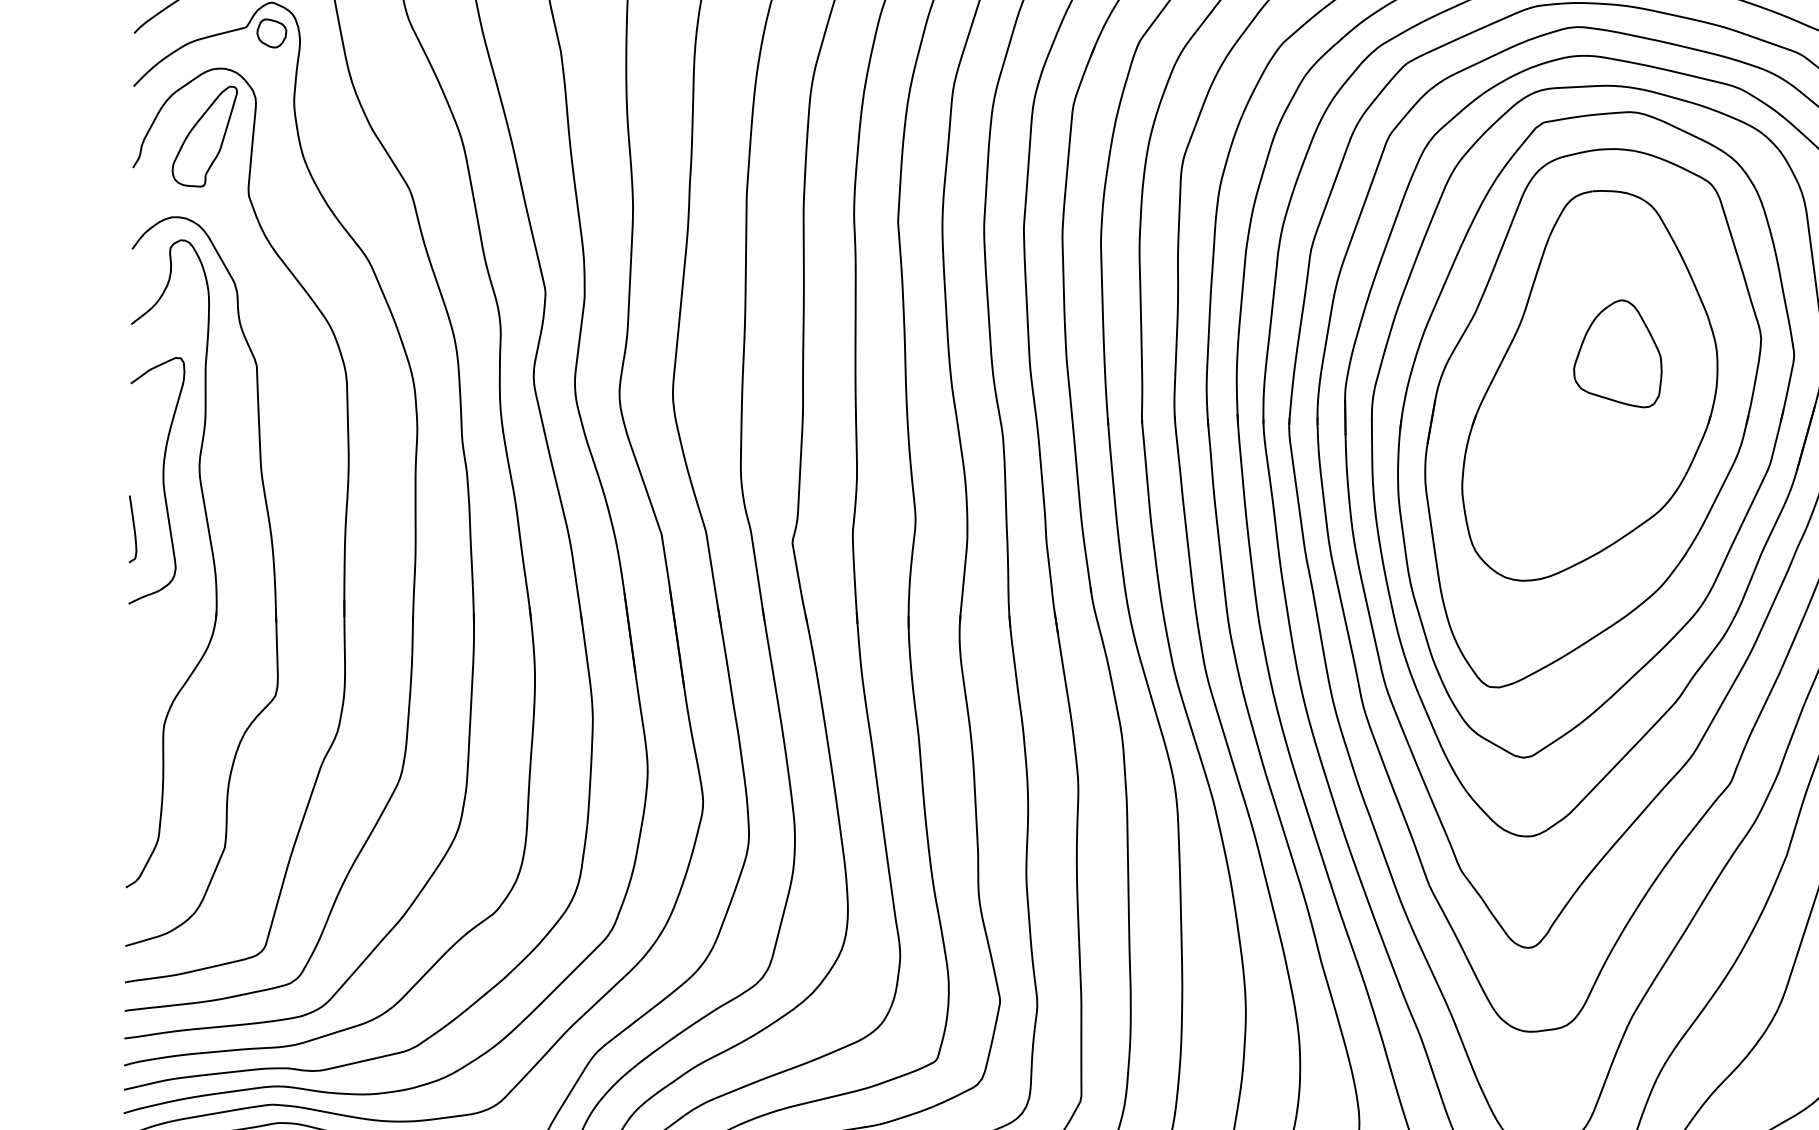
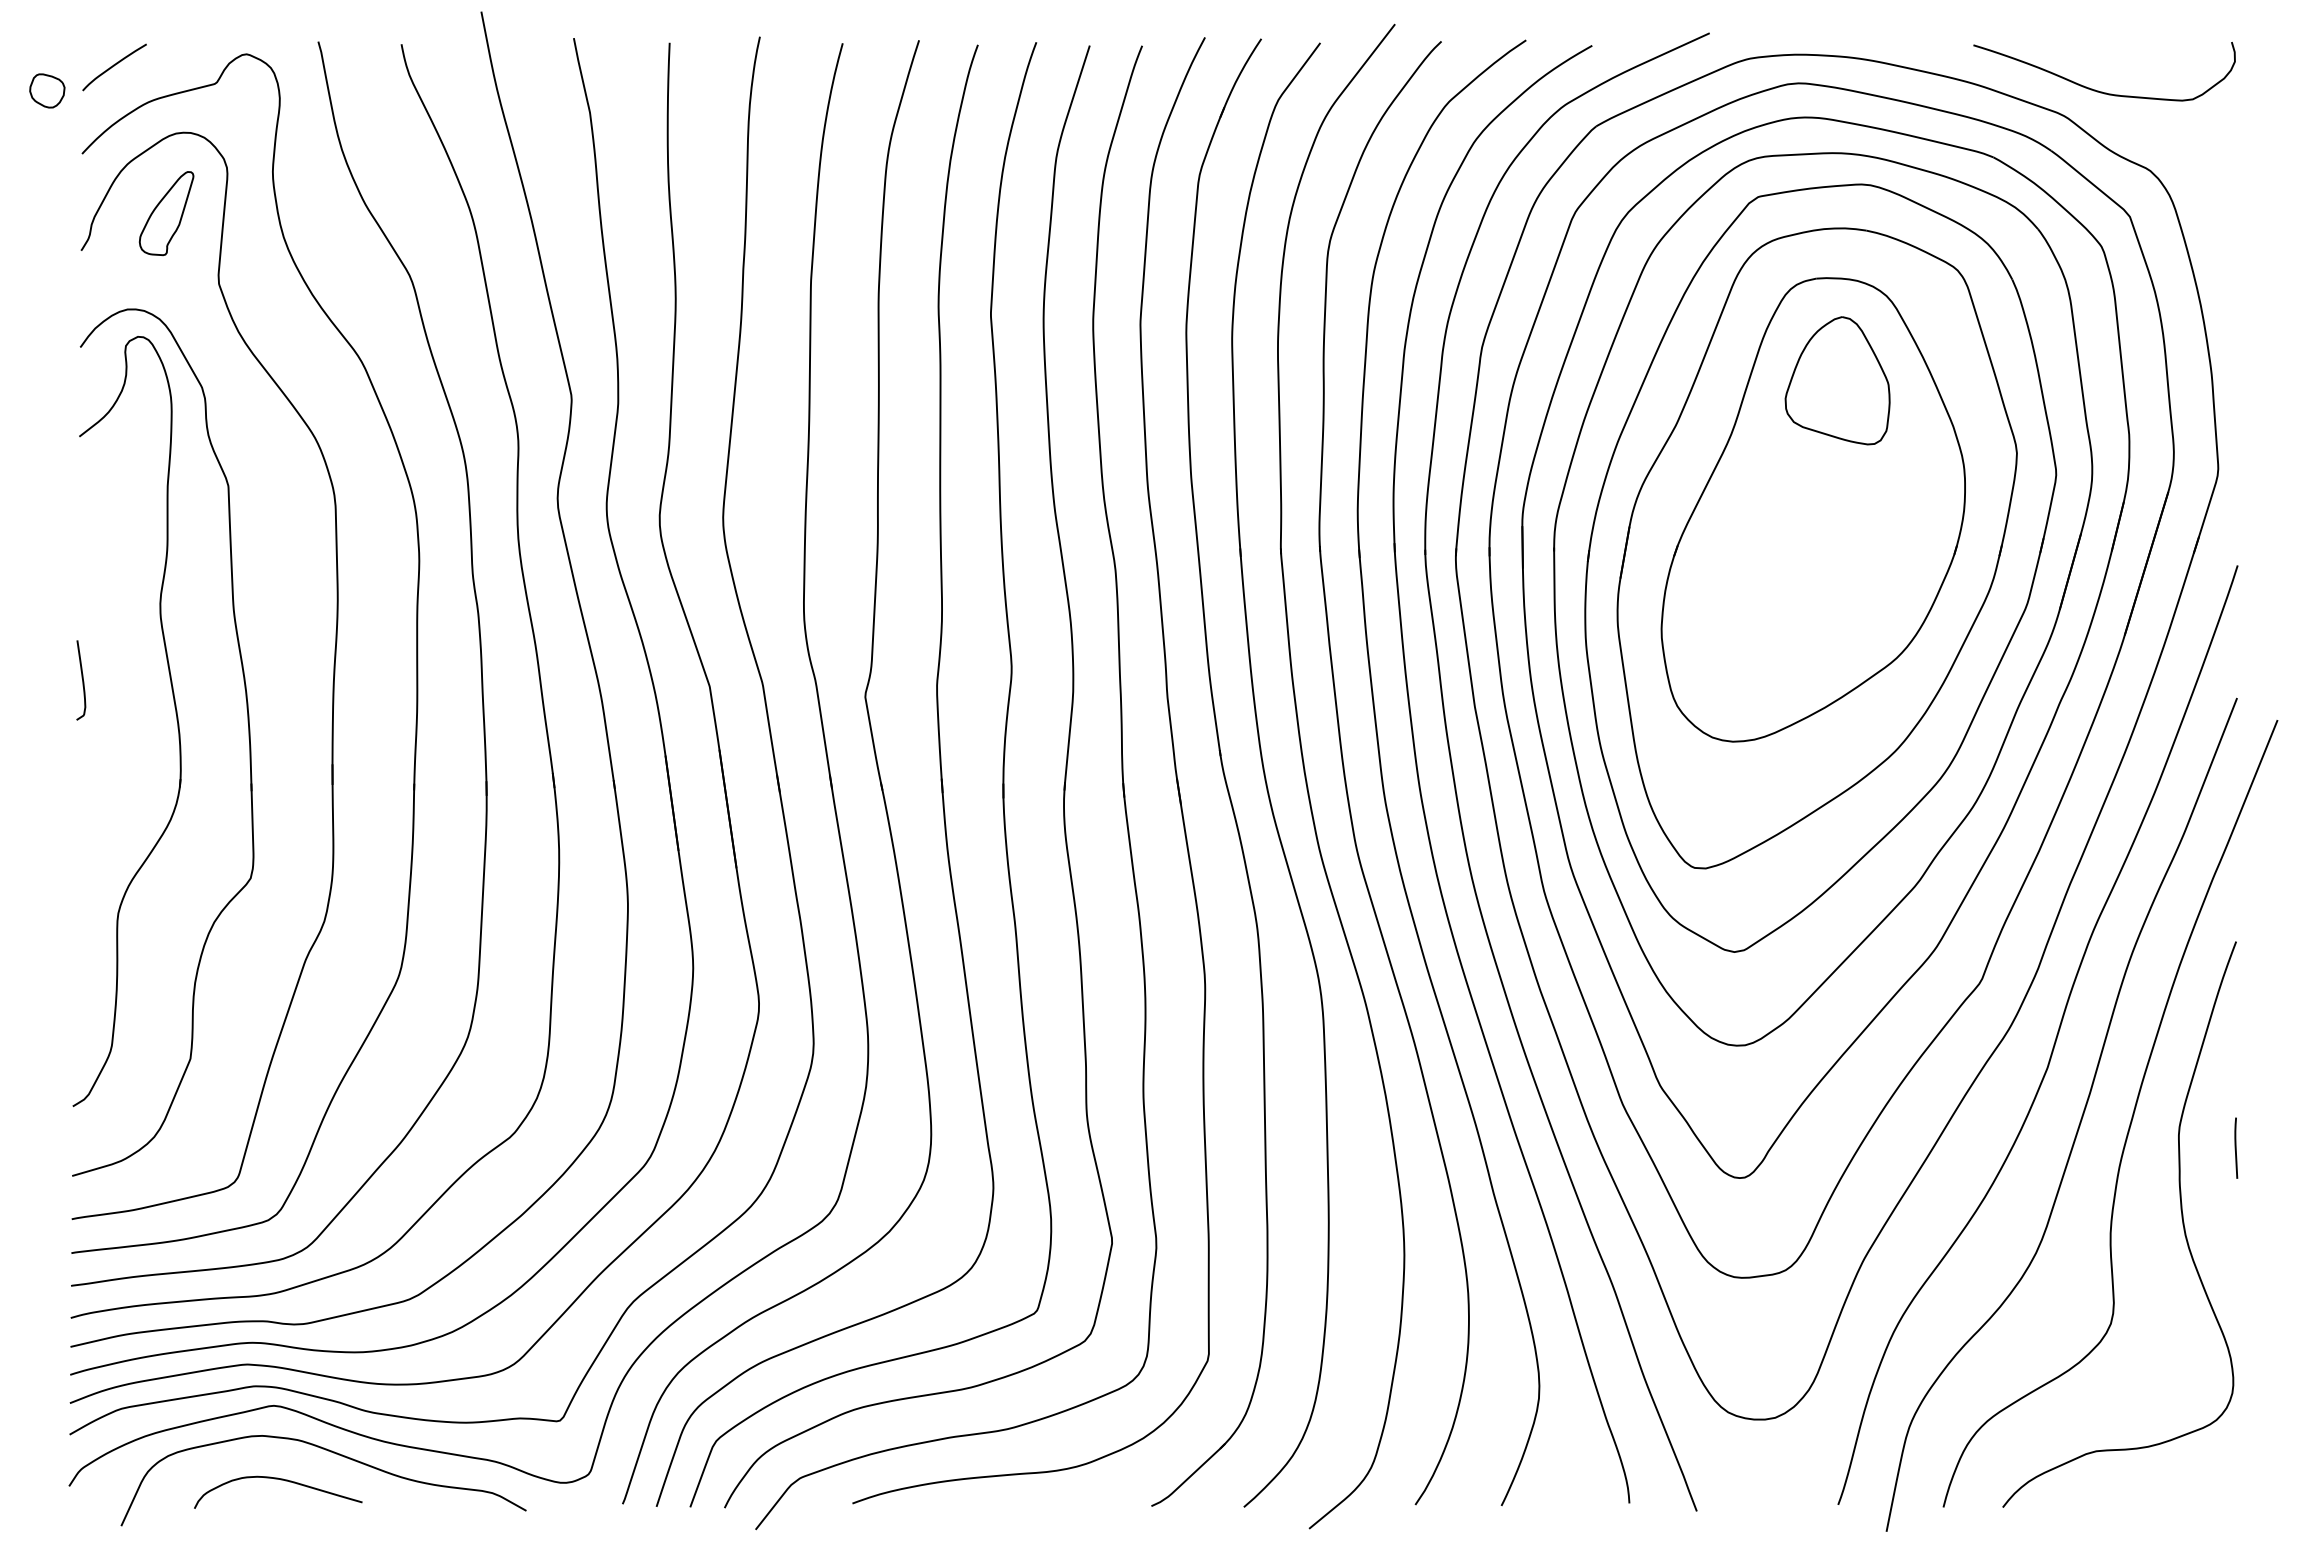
part: (271, 33) -> (47, 90), moved
part: (204, 136) -> (166, 213), size x0.7
part: (1617, 353) -> (1837, 380), moved
curve: (162, 480) -> (116, 622), removed

